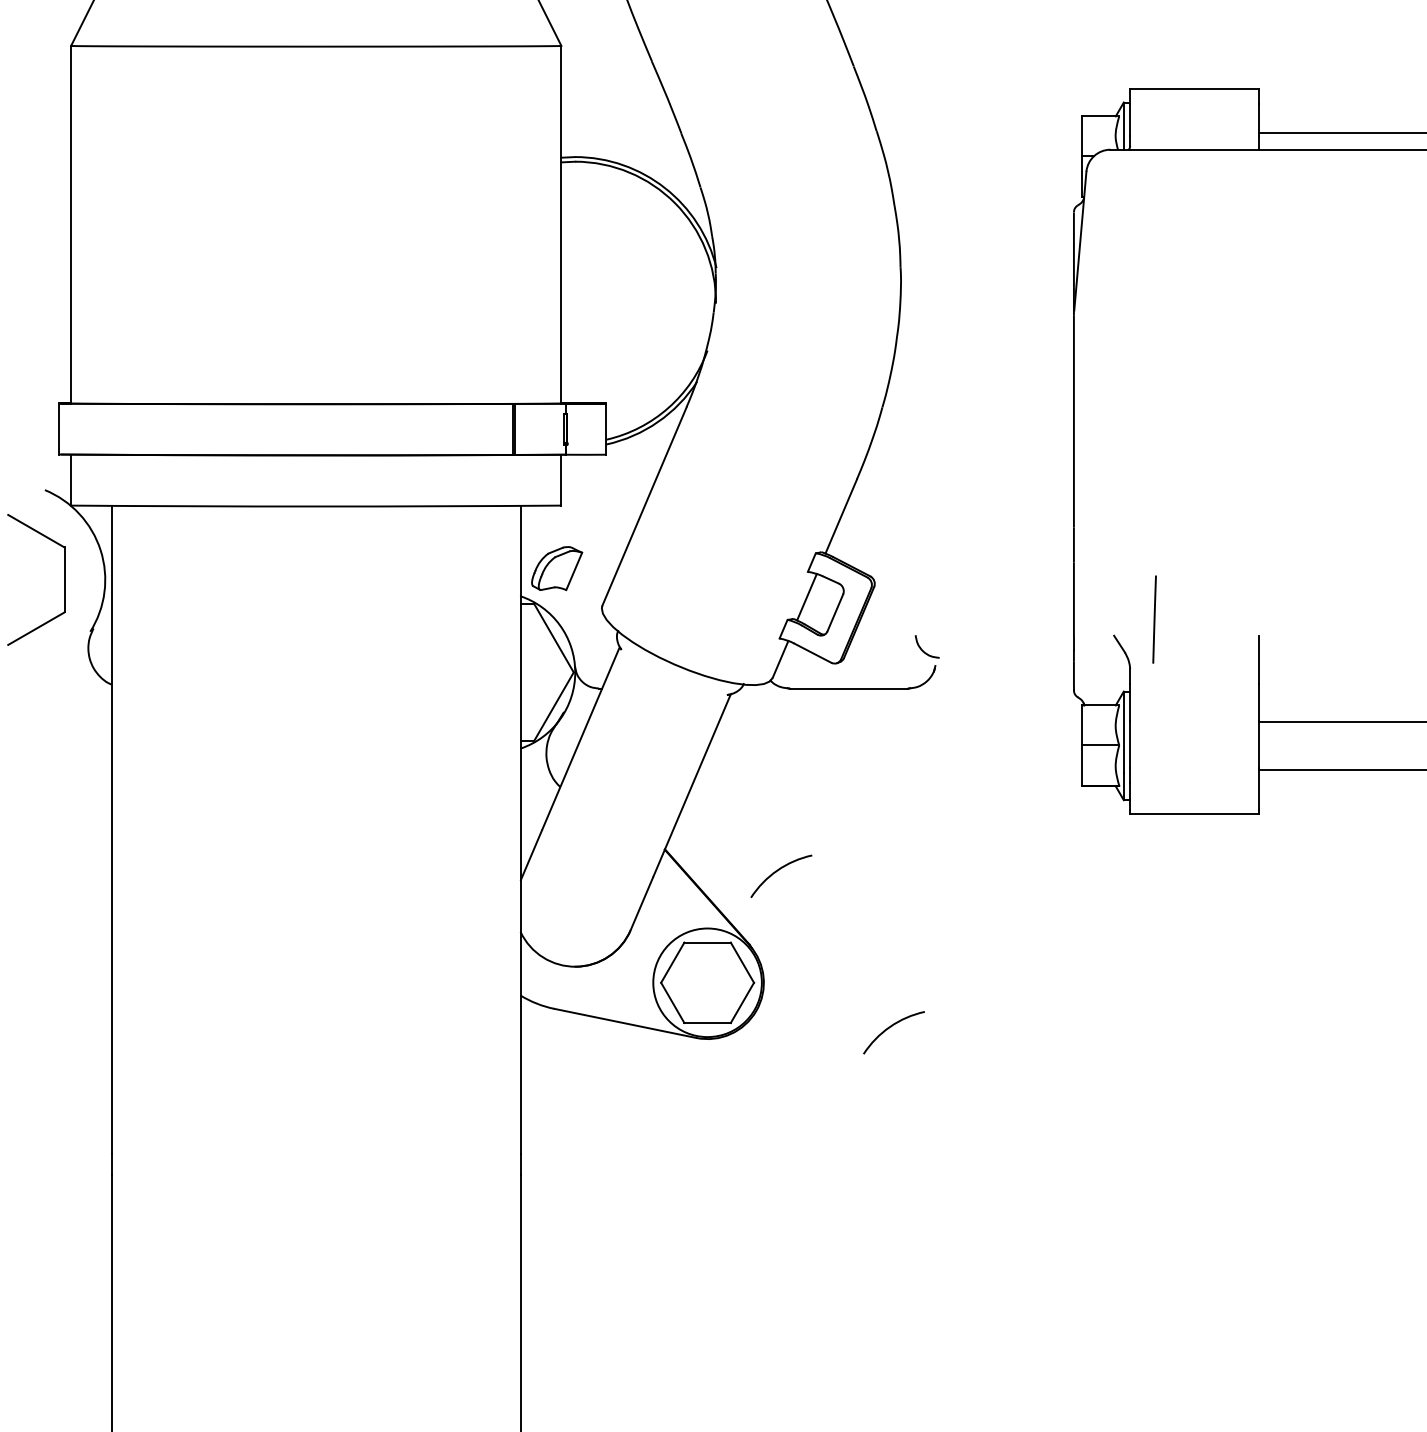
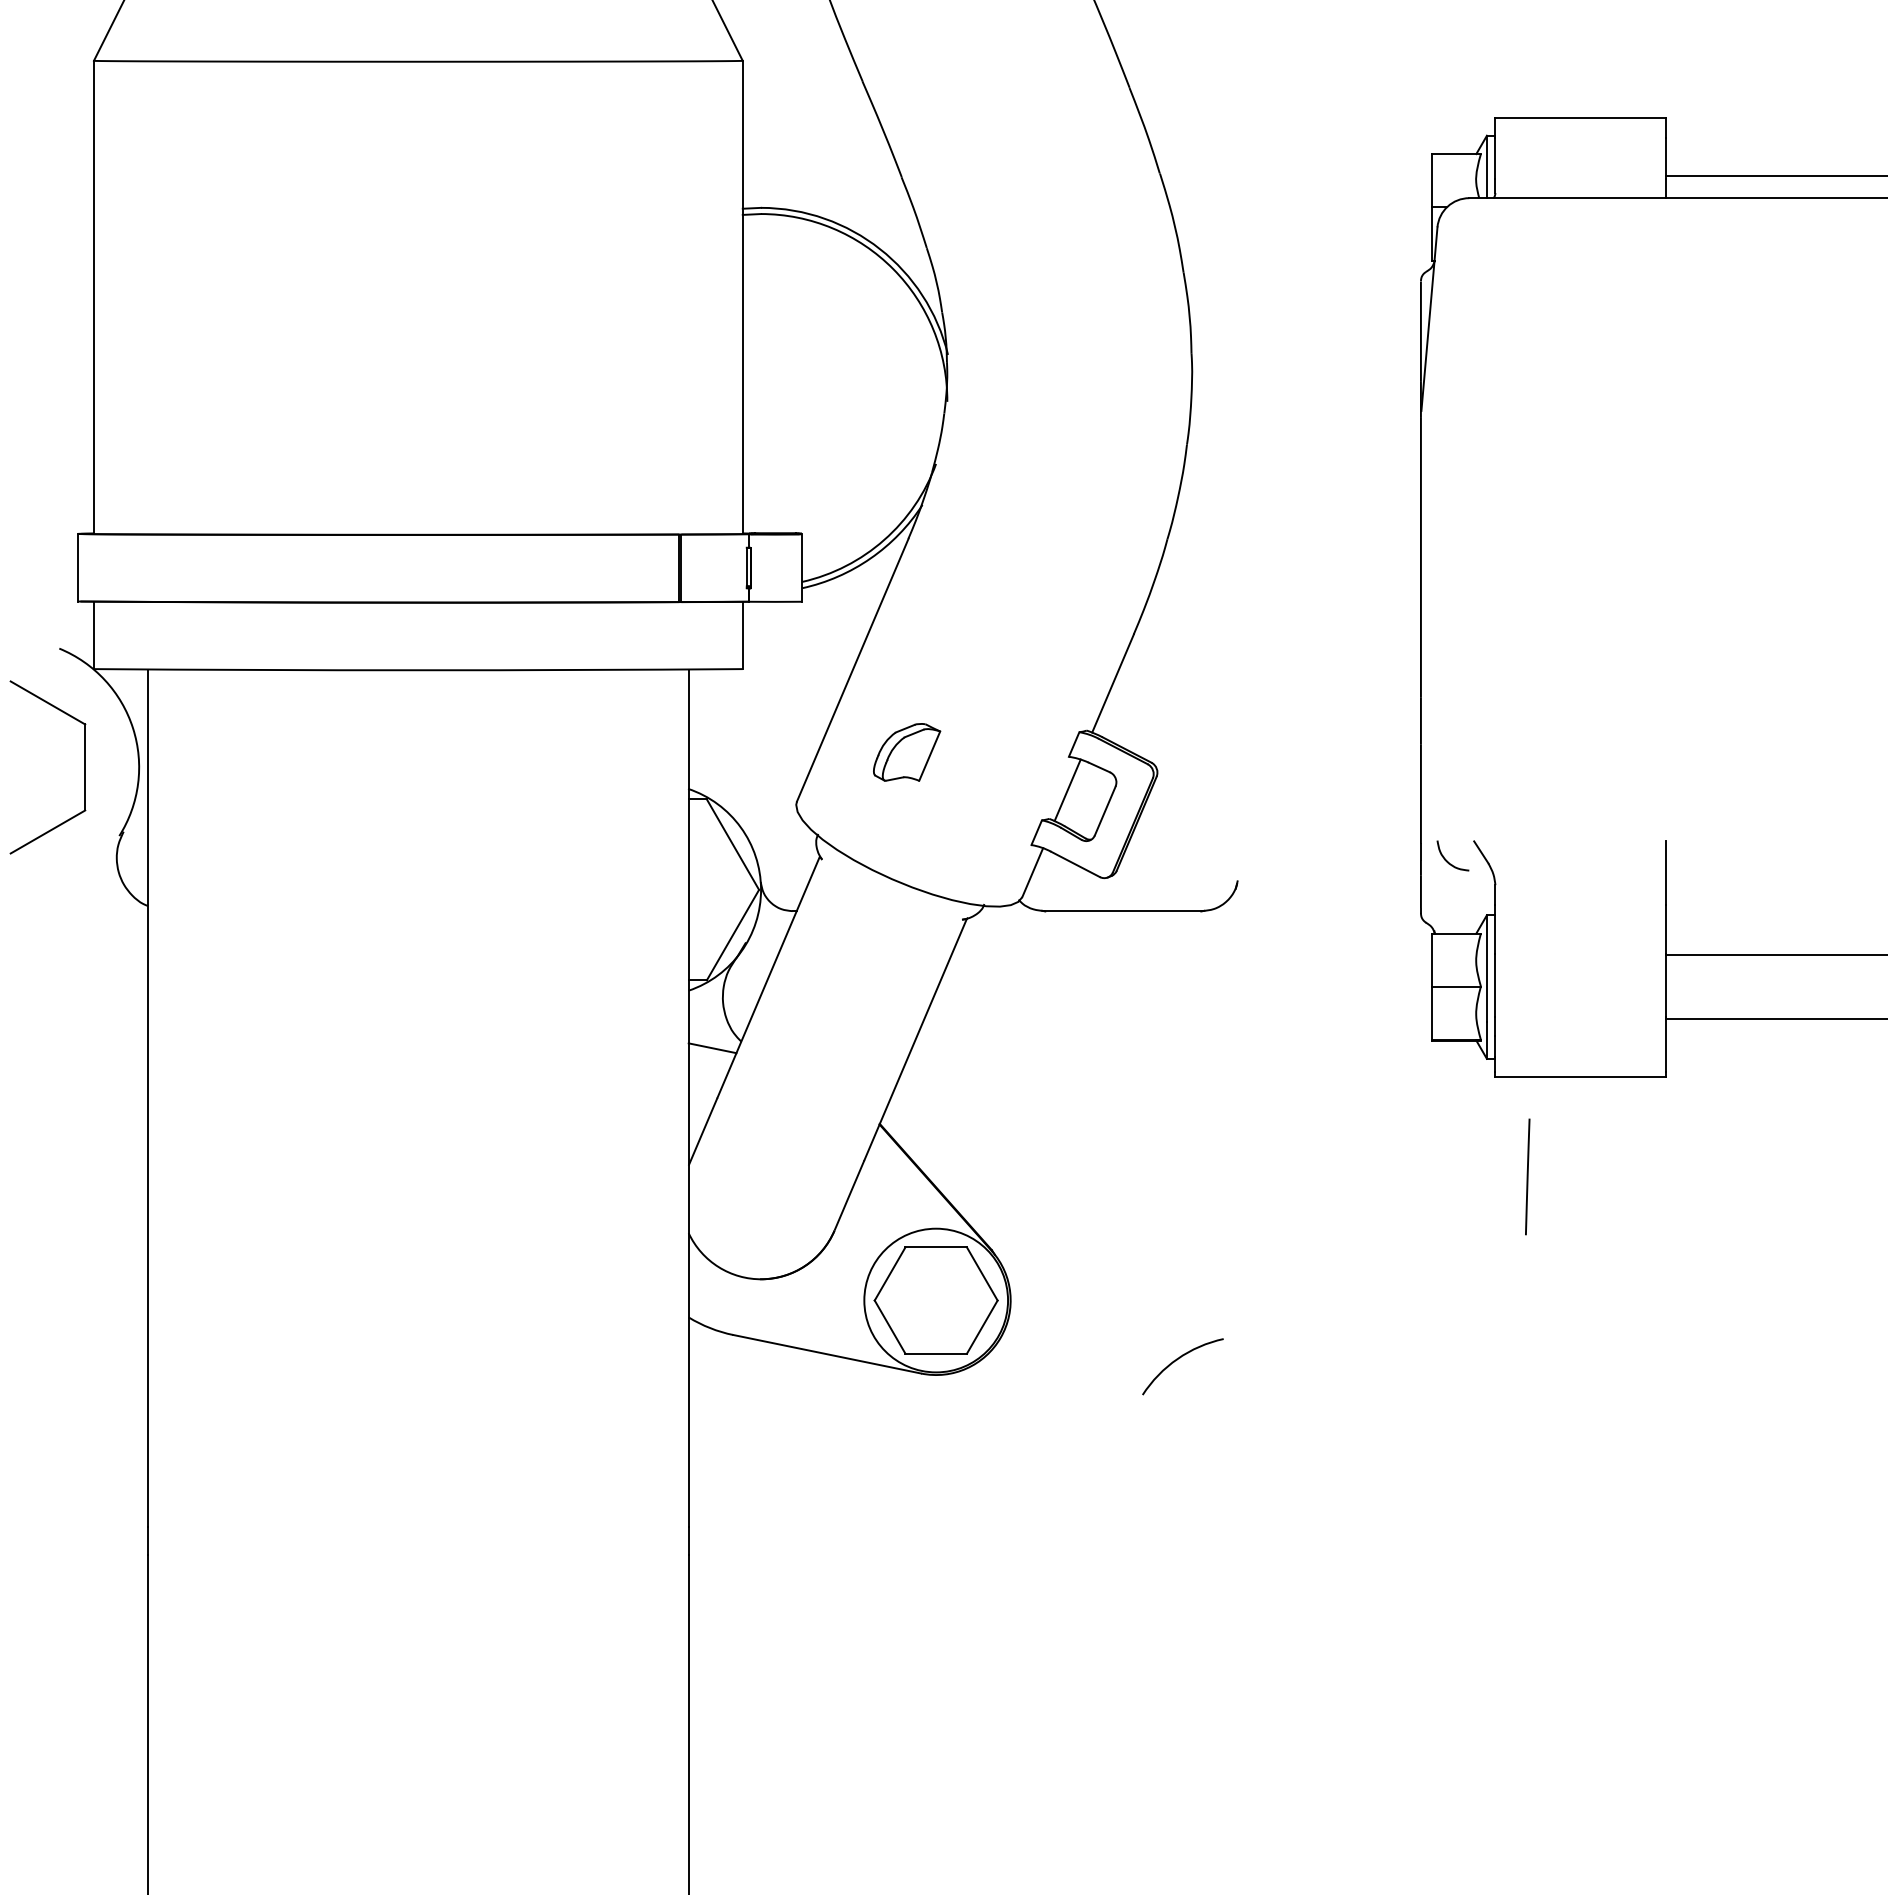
part: (557, 568) -> (907, 752), moved
line: (1154, 619) -> (1527, 1176), moved
curve: (923, 650) -> (1447, 860), moved
line: (538, 792) -> (712, 1048), added
arc: (777, 871) -> (1028, 1153), removed

